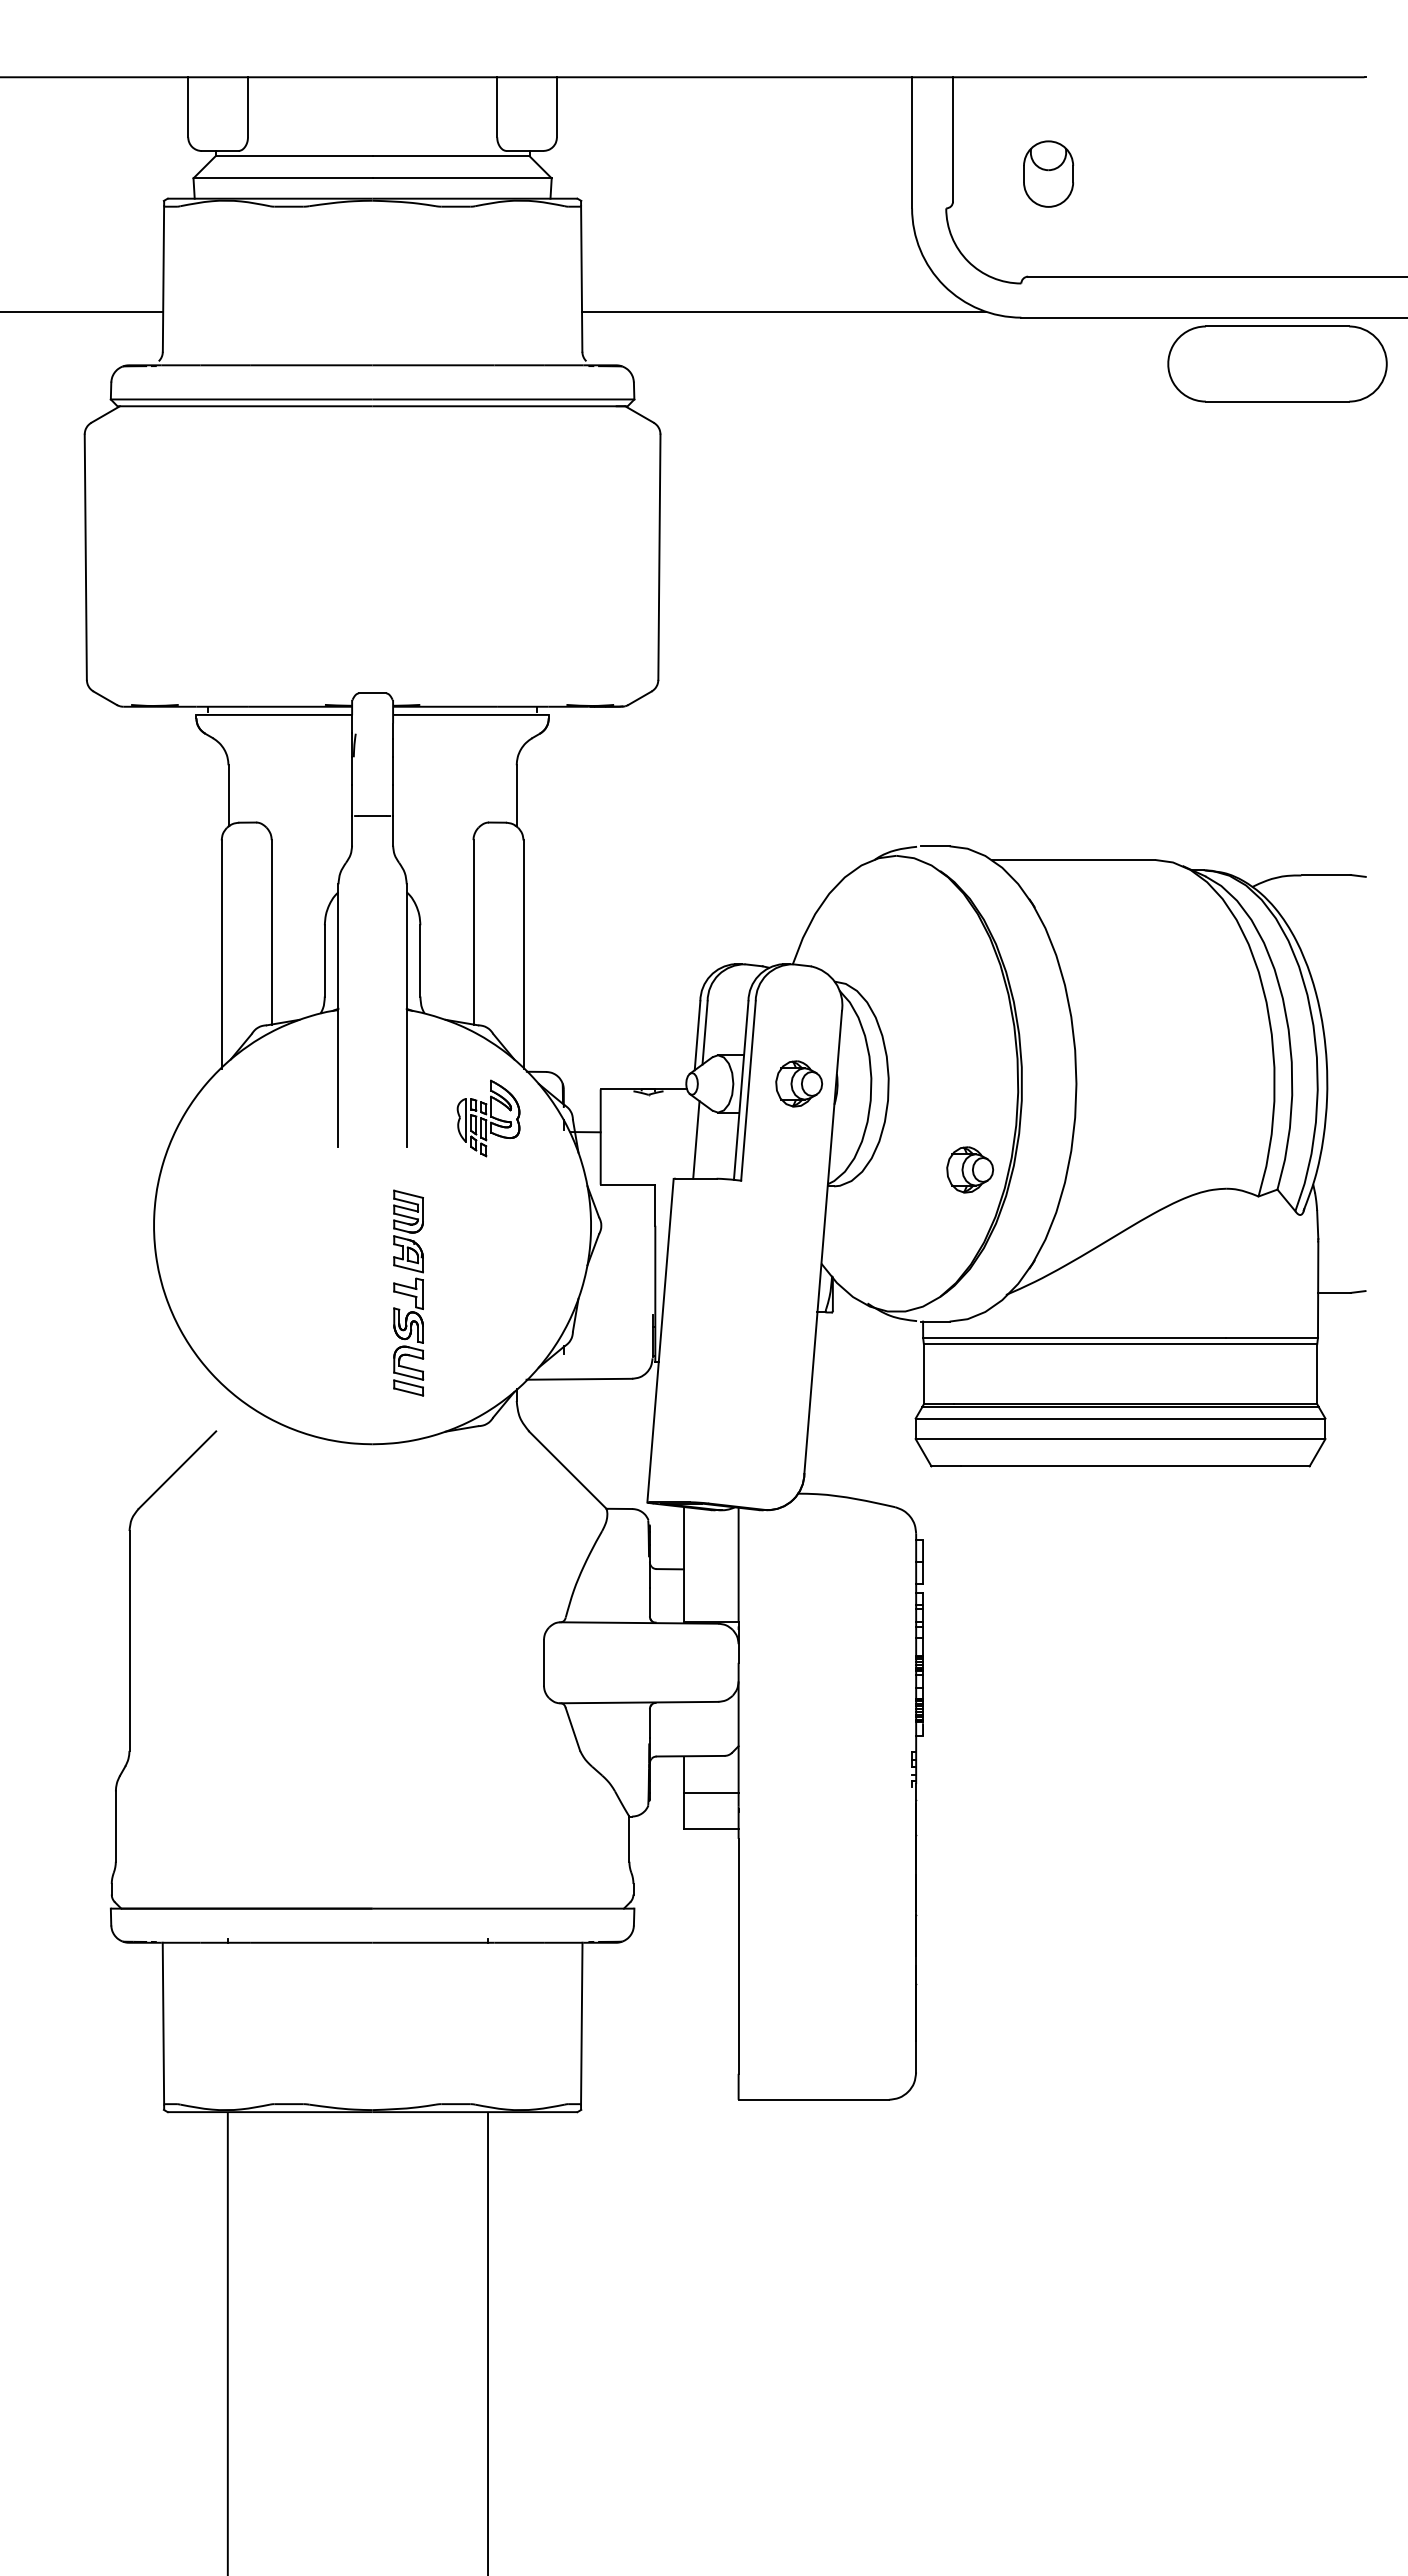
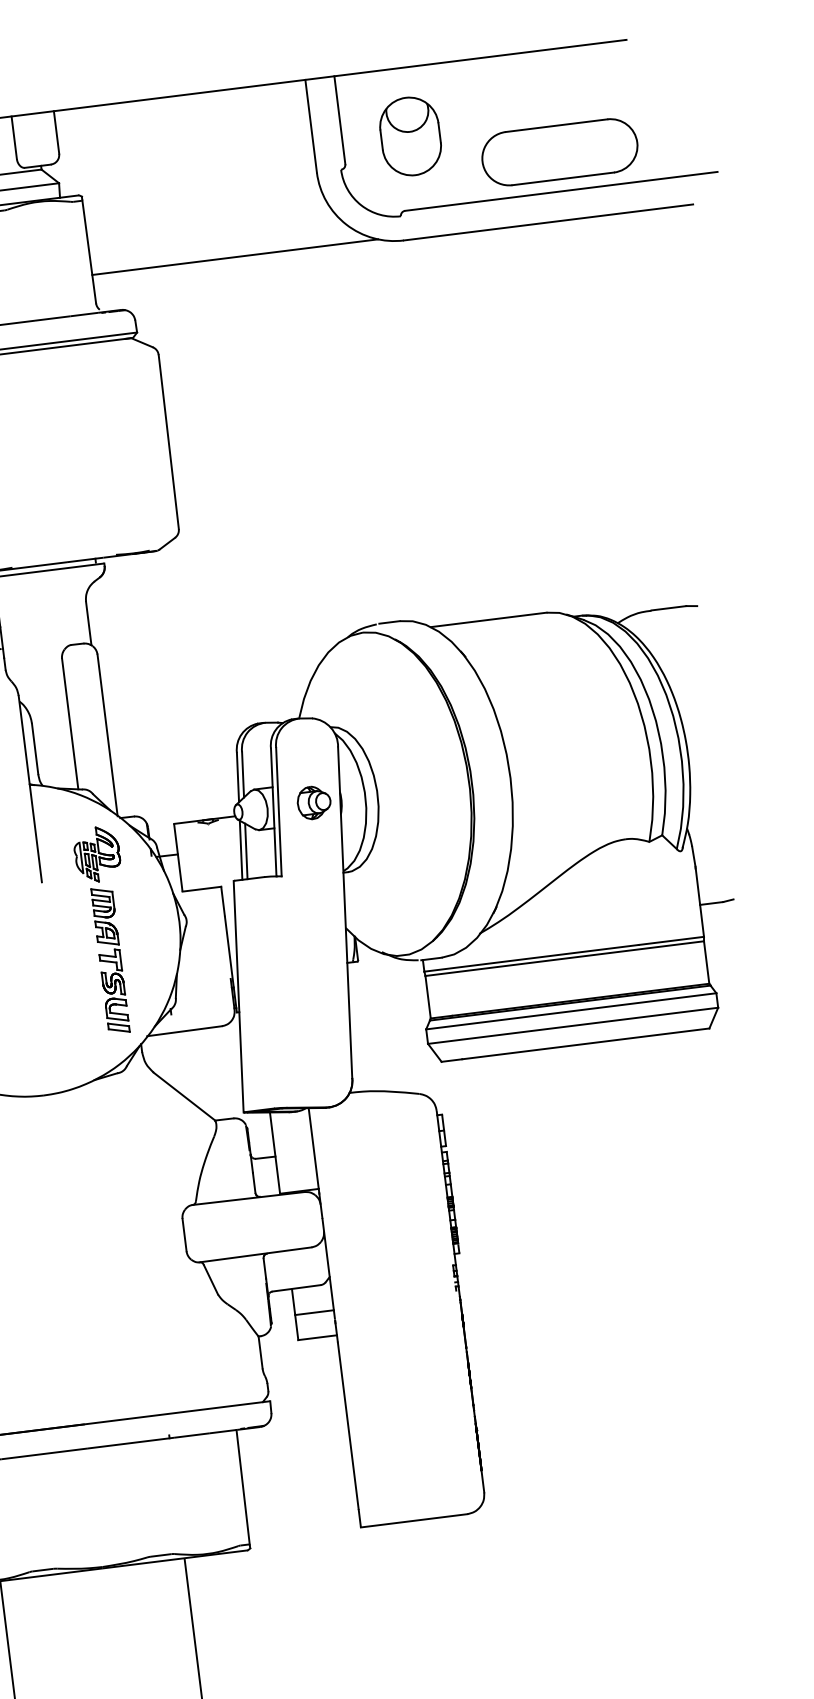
part: (1048, 173) -> (410, 136), size x1.67
part: (1277, 363) -> (559, 151), moved
line: (688, 1137) -> (240, 850), added
part: (969, 1169) -> (442, 848), removed
part: (408, 1292) -> (110, 960), moved

